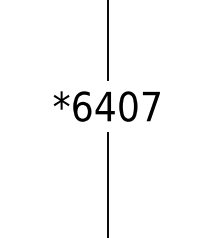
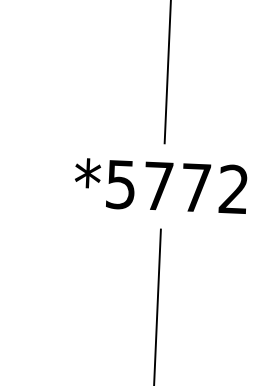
text: (116, 106) -> (177, 186), *6407 -> *5772

